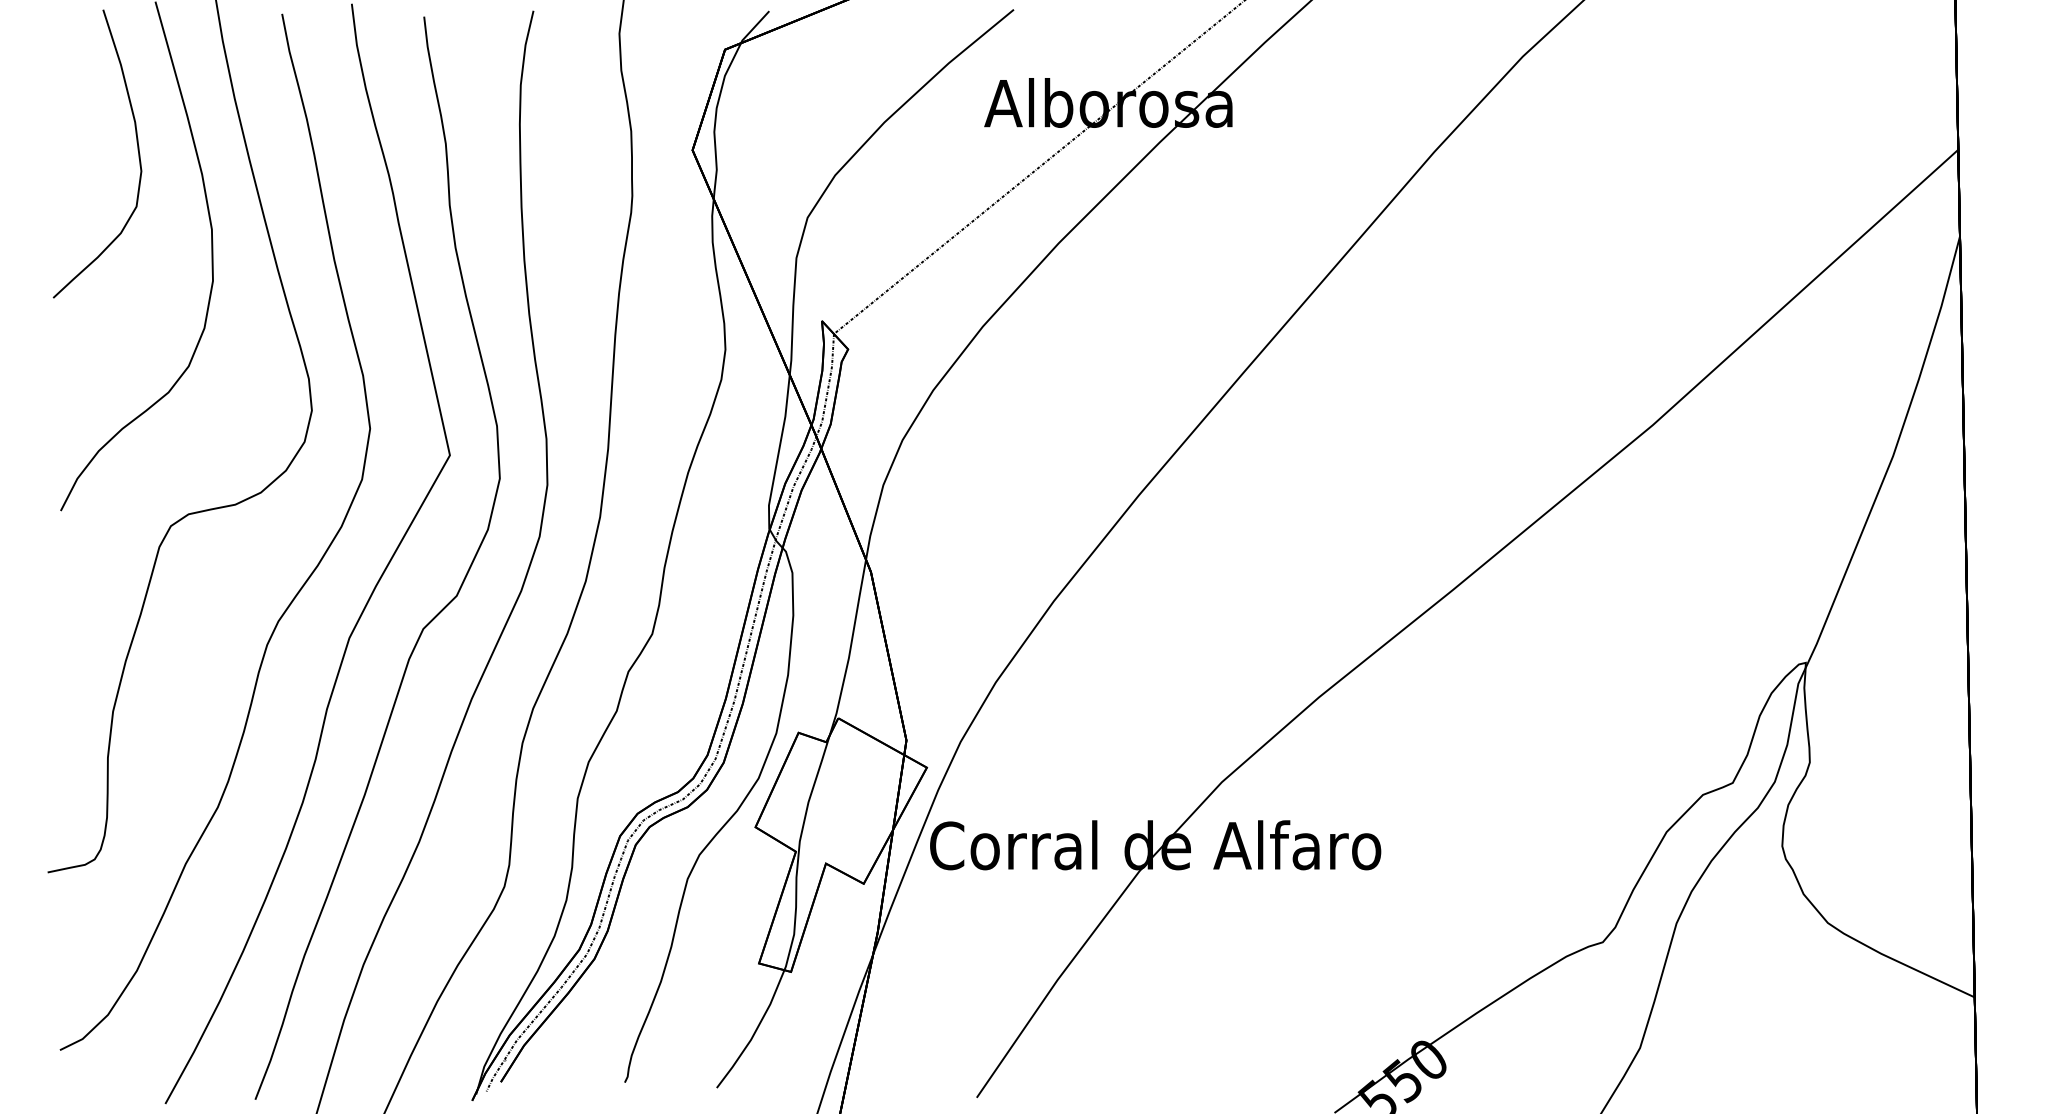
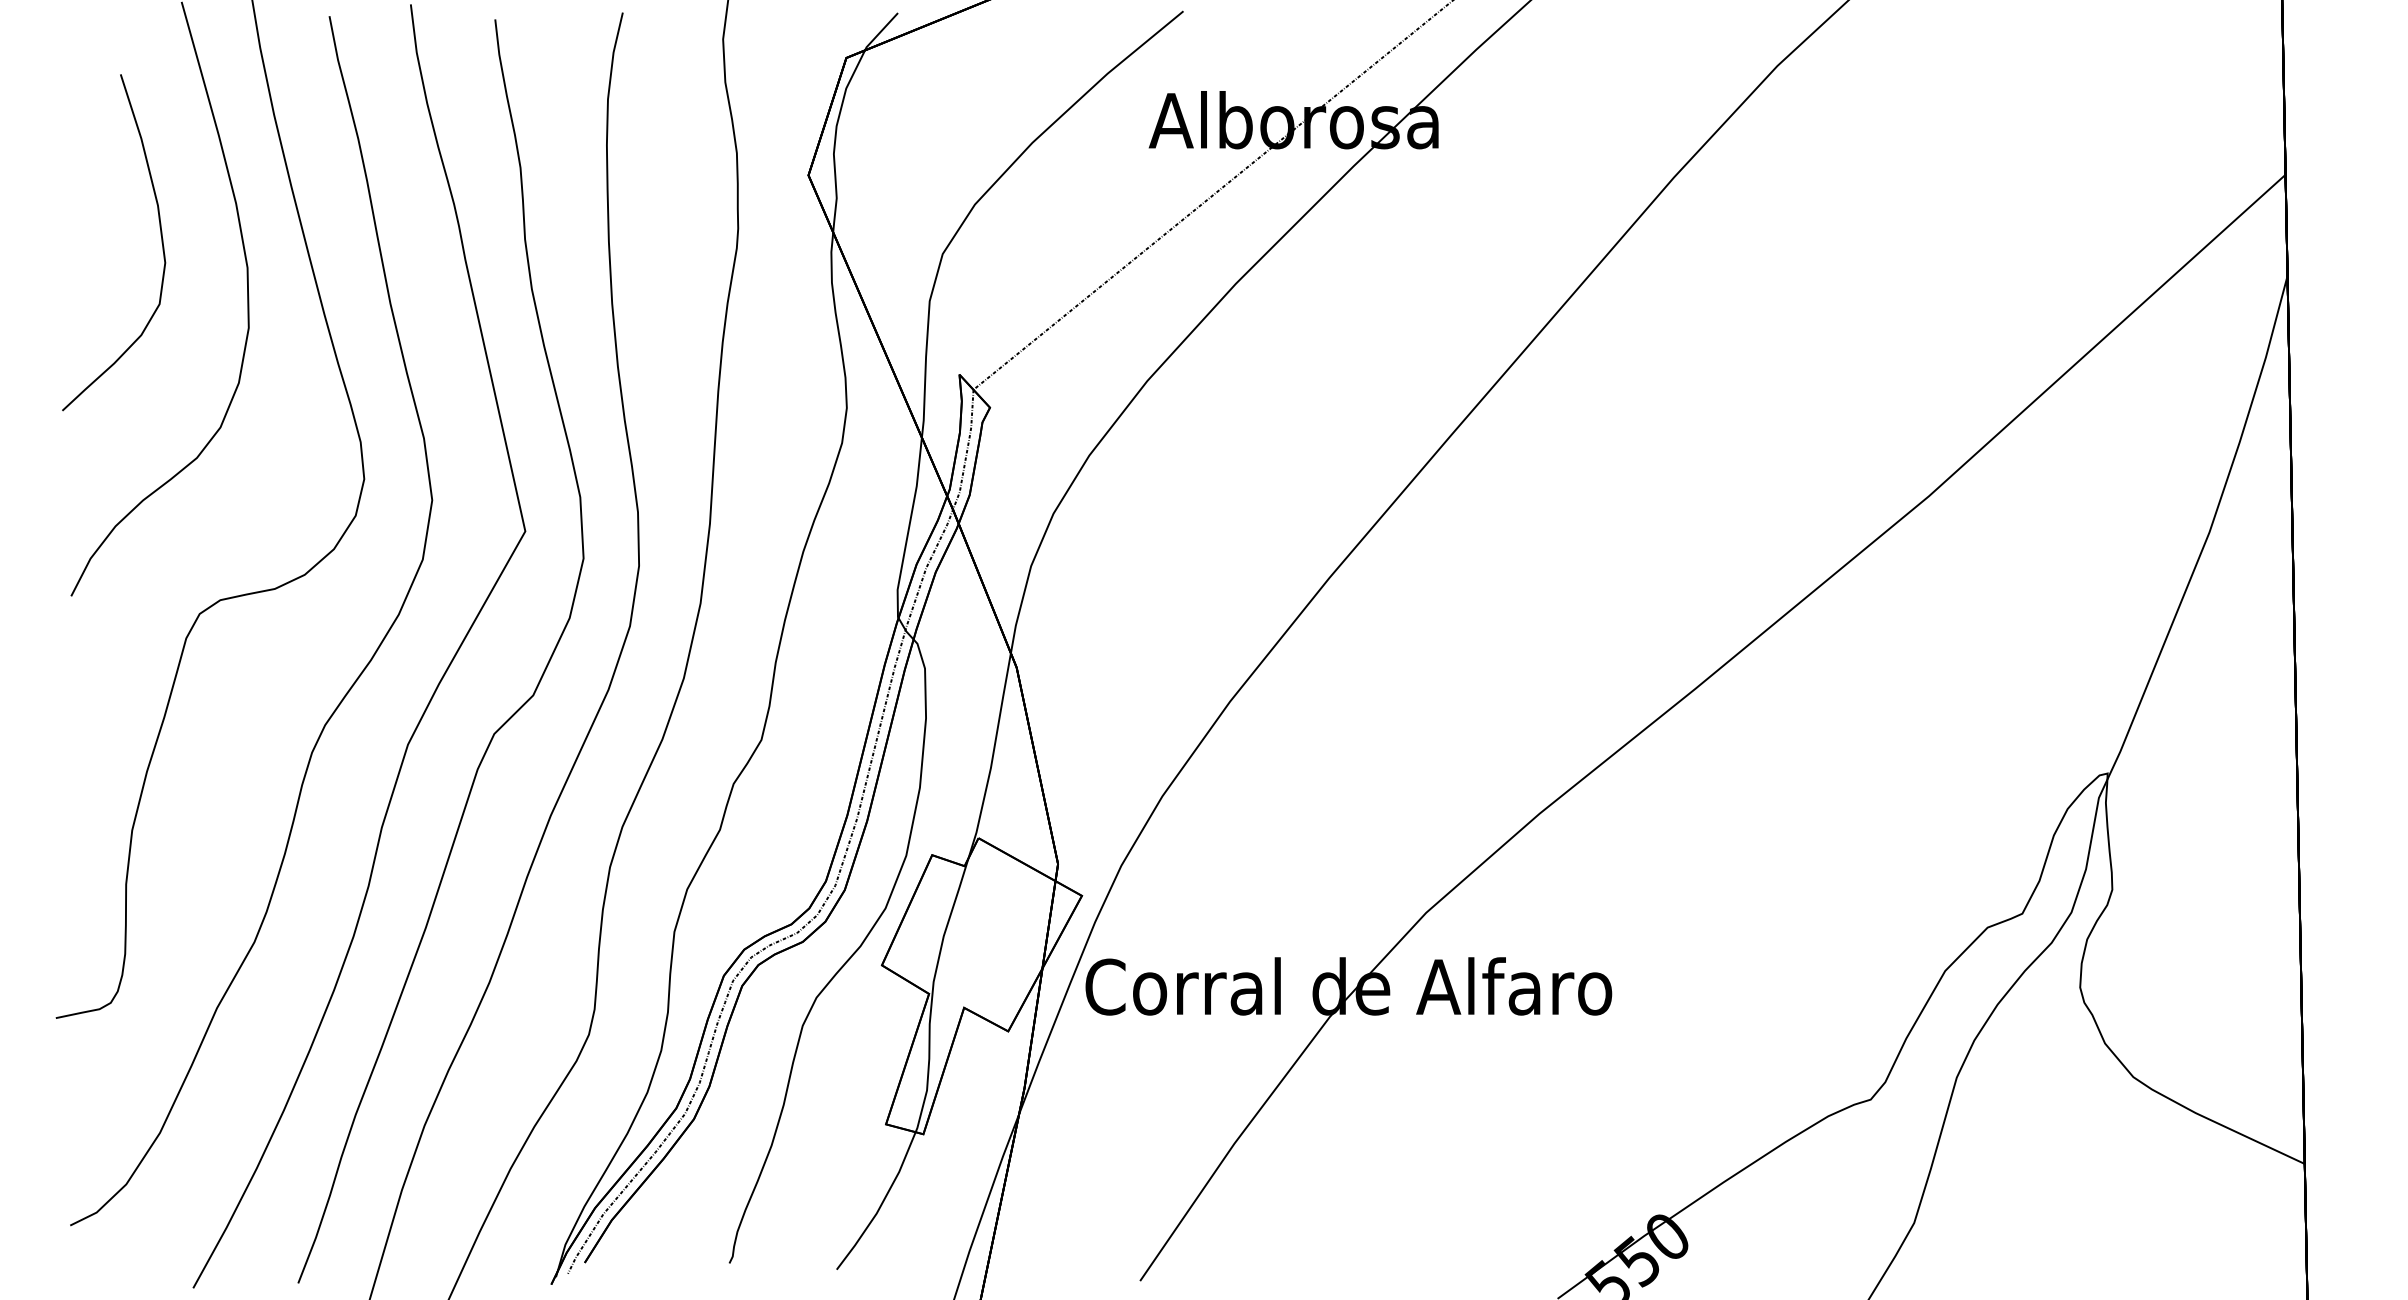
part: (137, 150) -> (160, 238), moved

